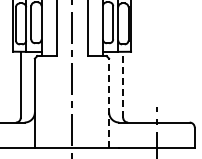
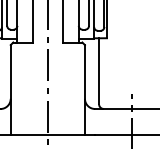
line: (123, 84) -> (99, 70), dashed -> solid
line: (109, 103) -> (85, 89), dashed -> solid

